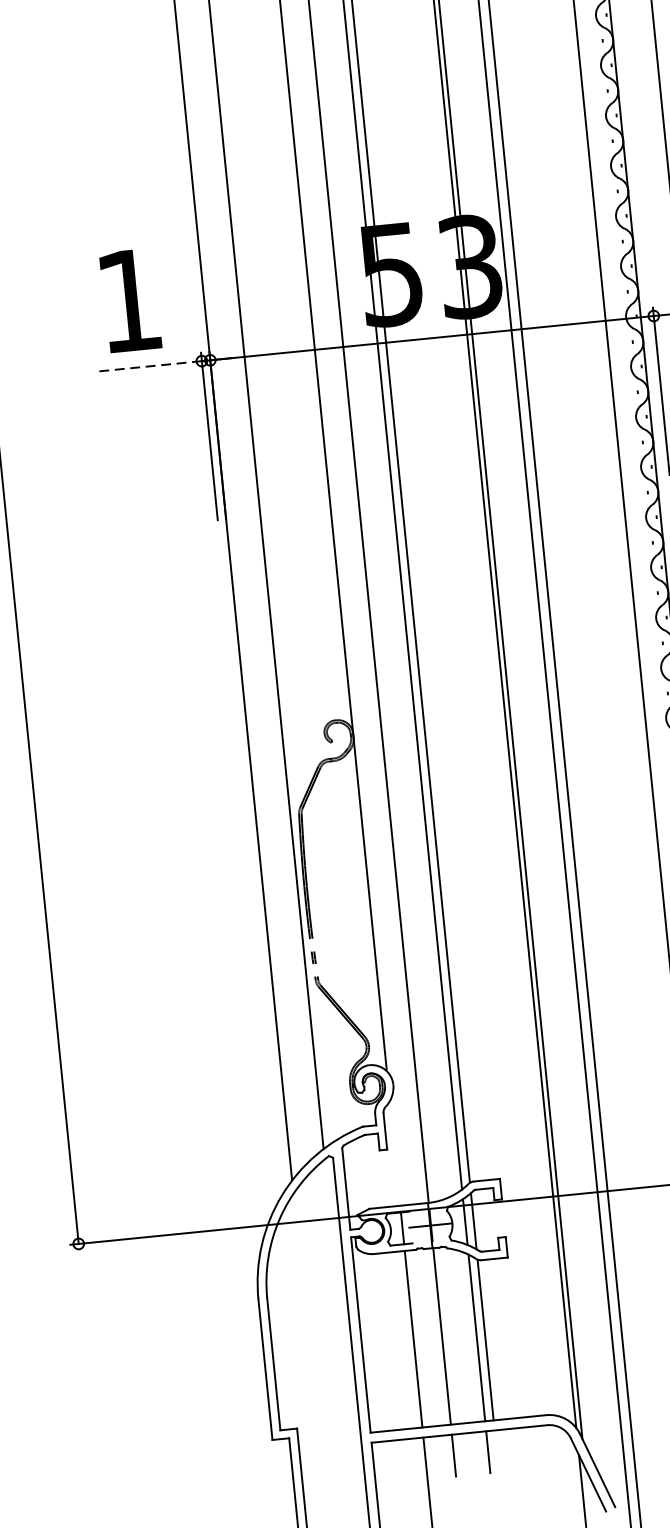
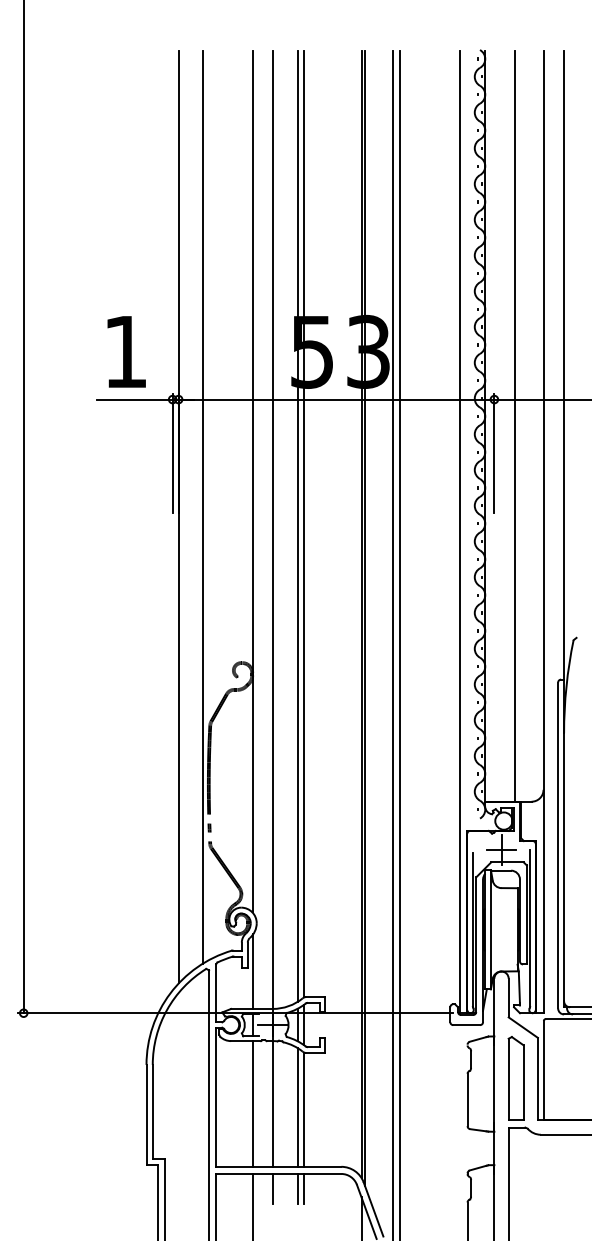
line: (148, 366) -> (134, 399), dashed -> solid
line: (395, 1153) -> (253, 971), added
line: (496, 1450) -> (303, 1188), added

